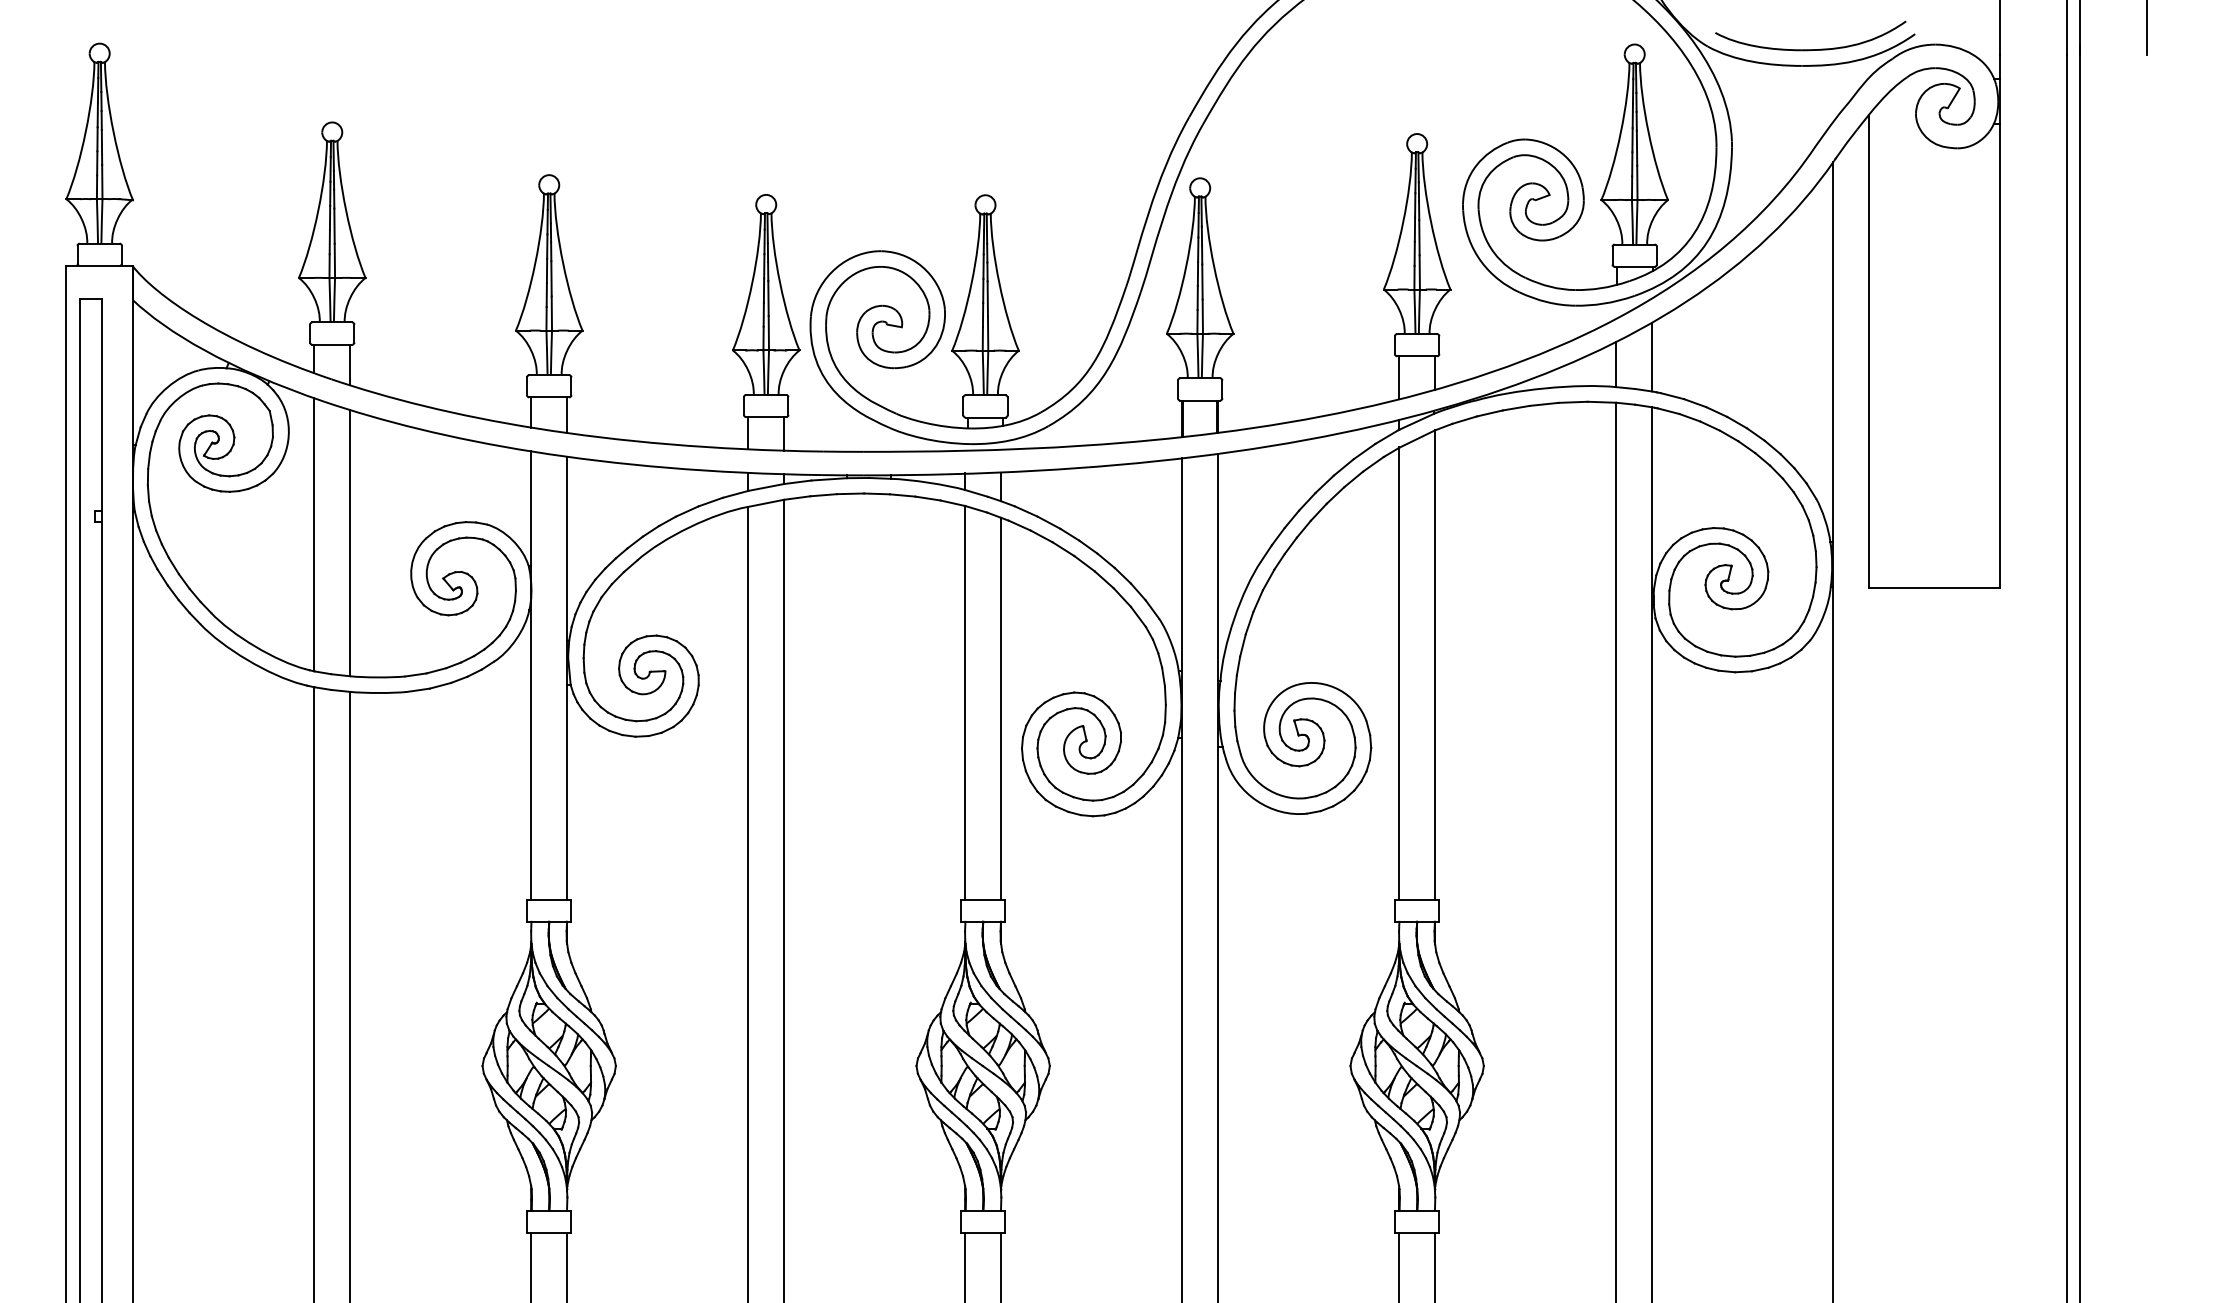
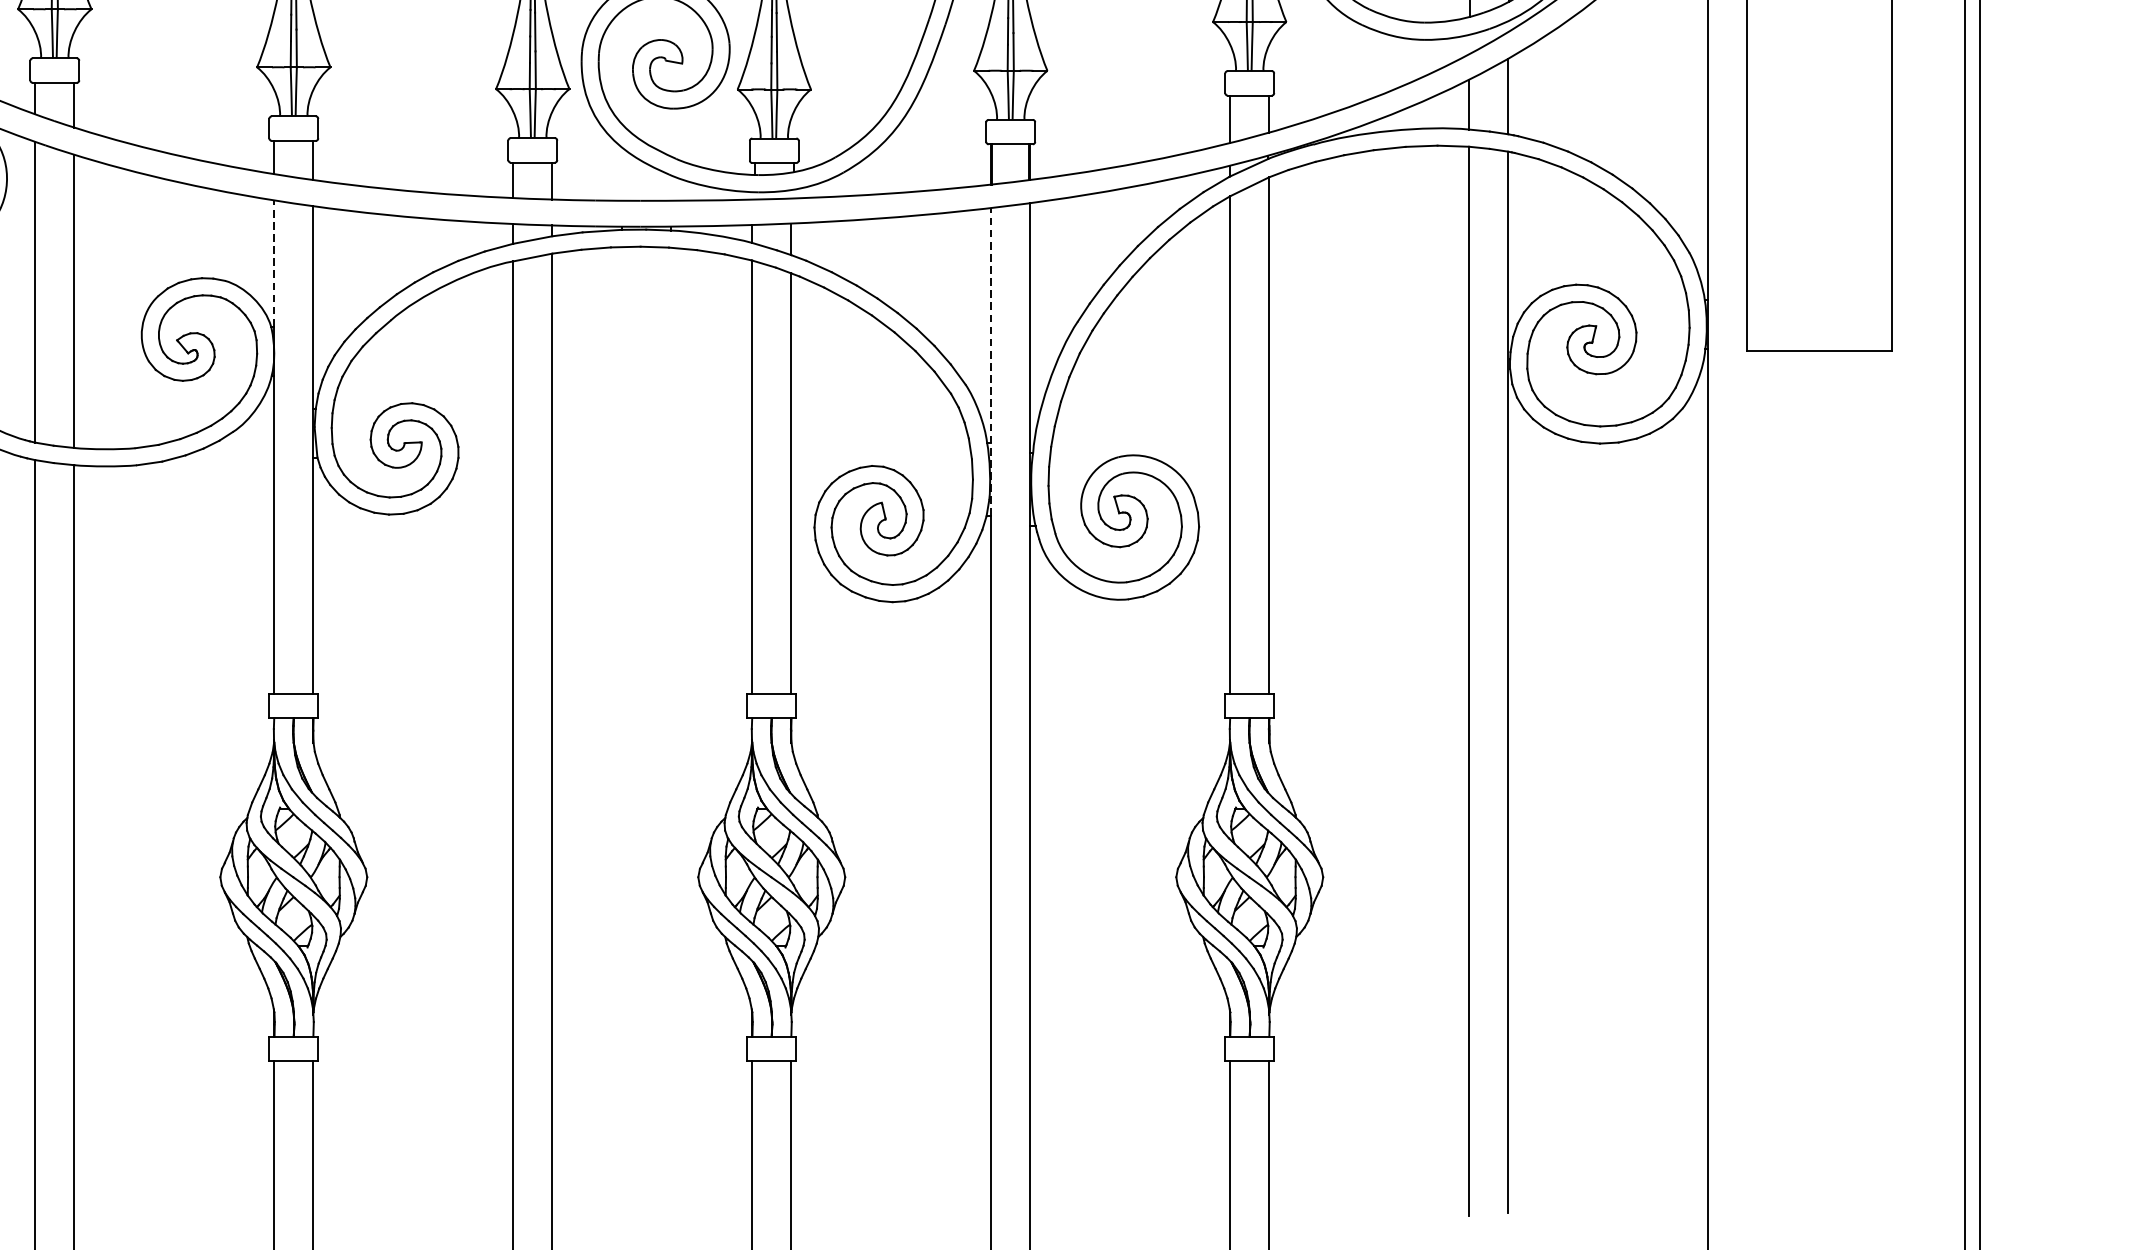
line: (531, 508) -> (274, 263), solid -> dashed
line: (1182, 598) -> (991, 362), solid -> dashed

